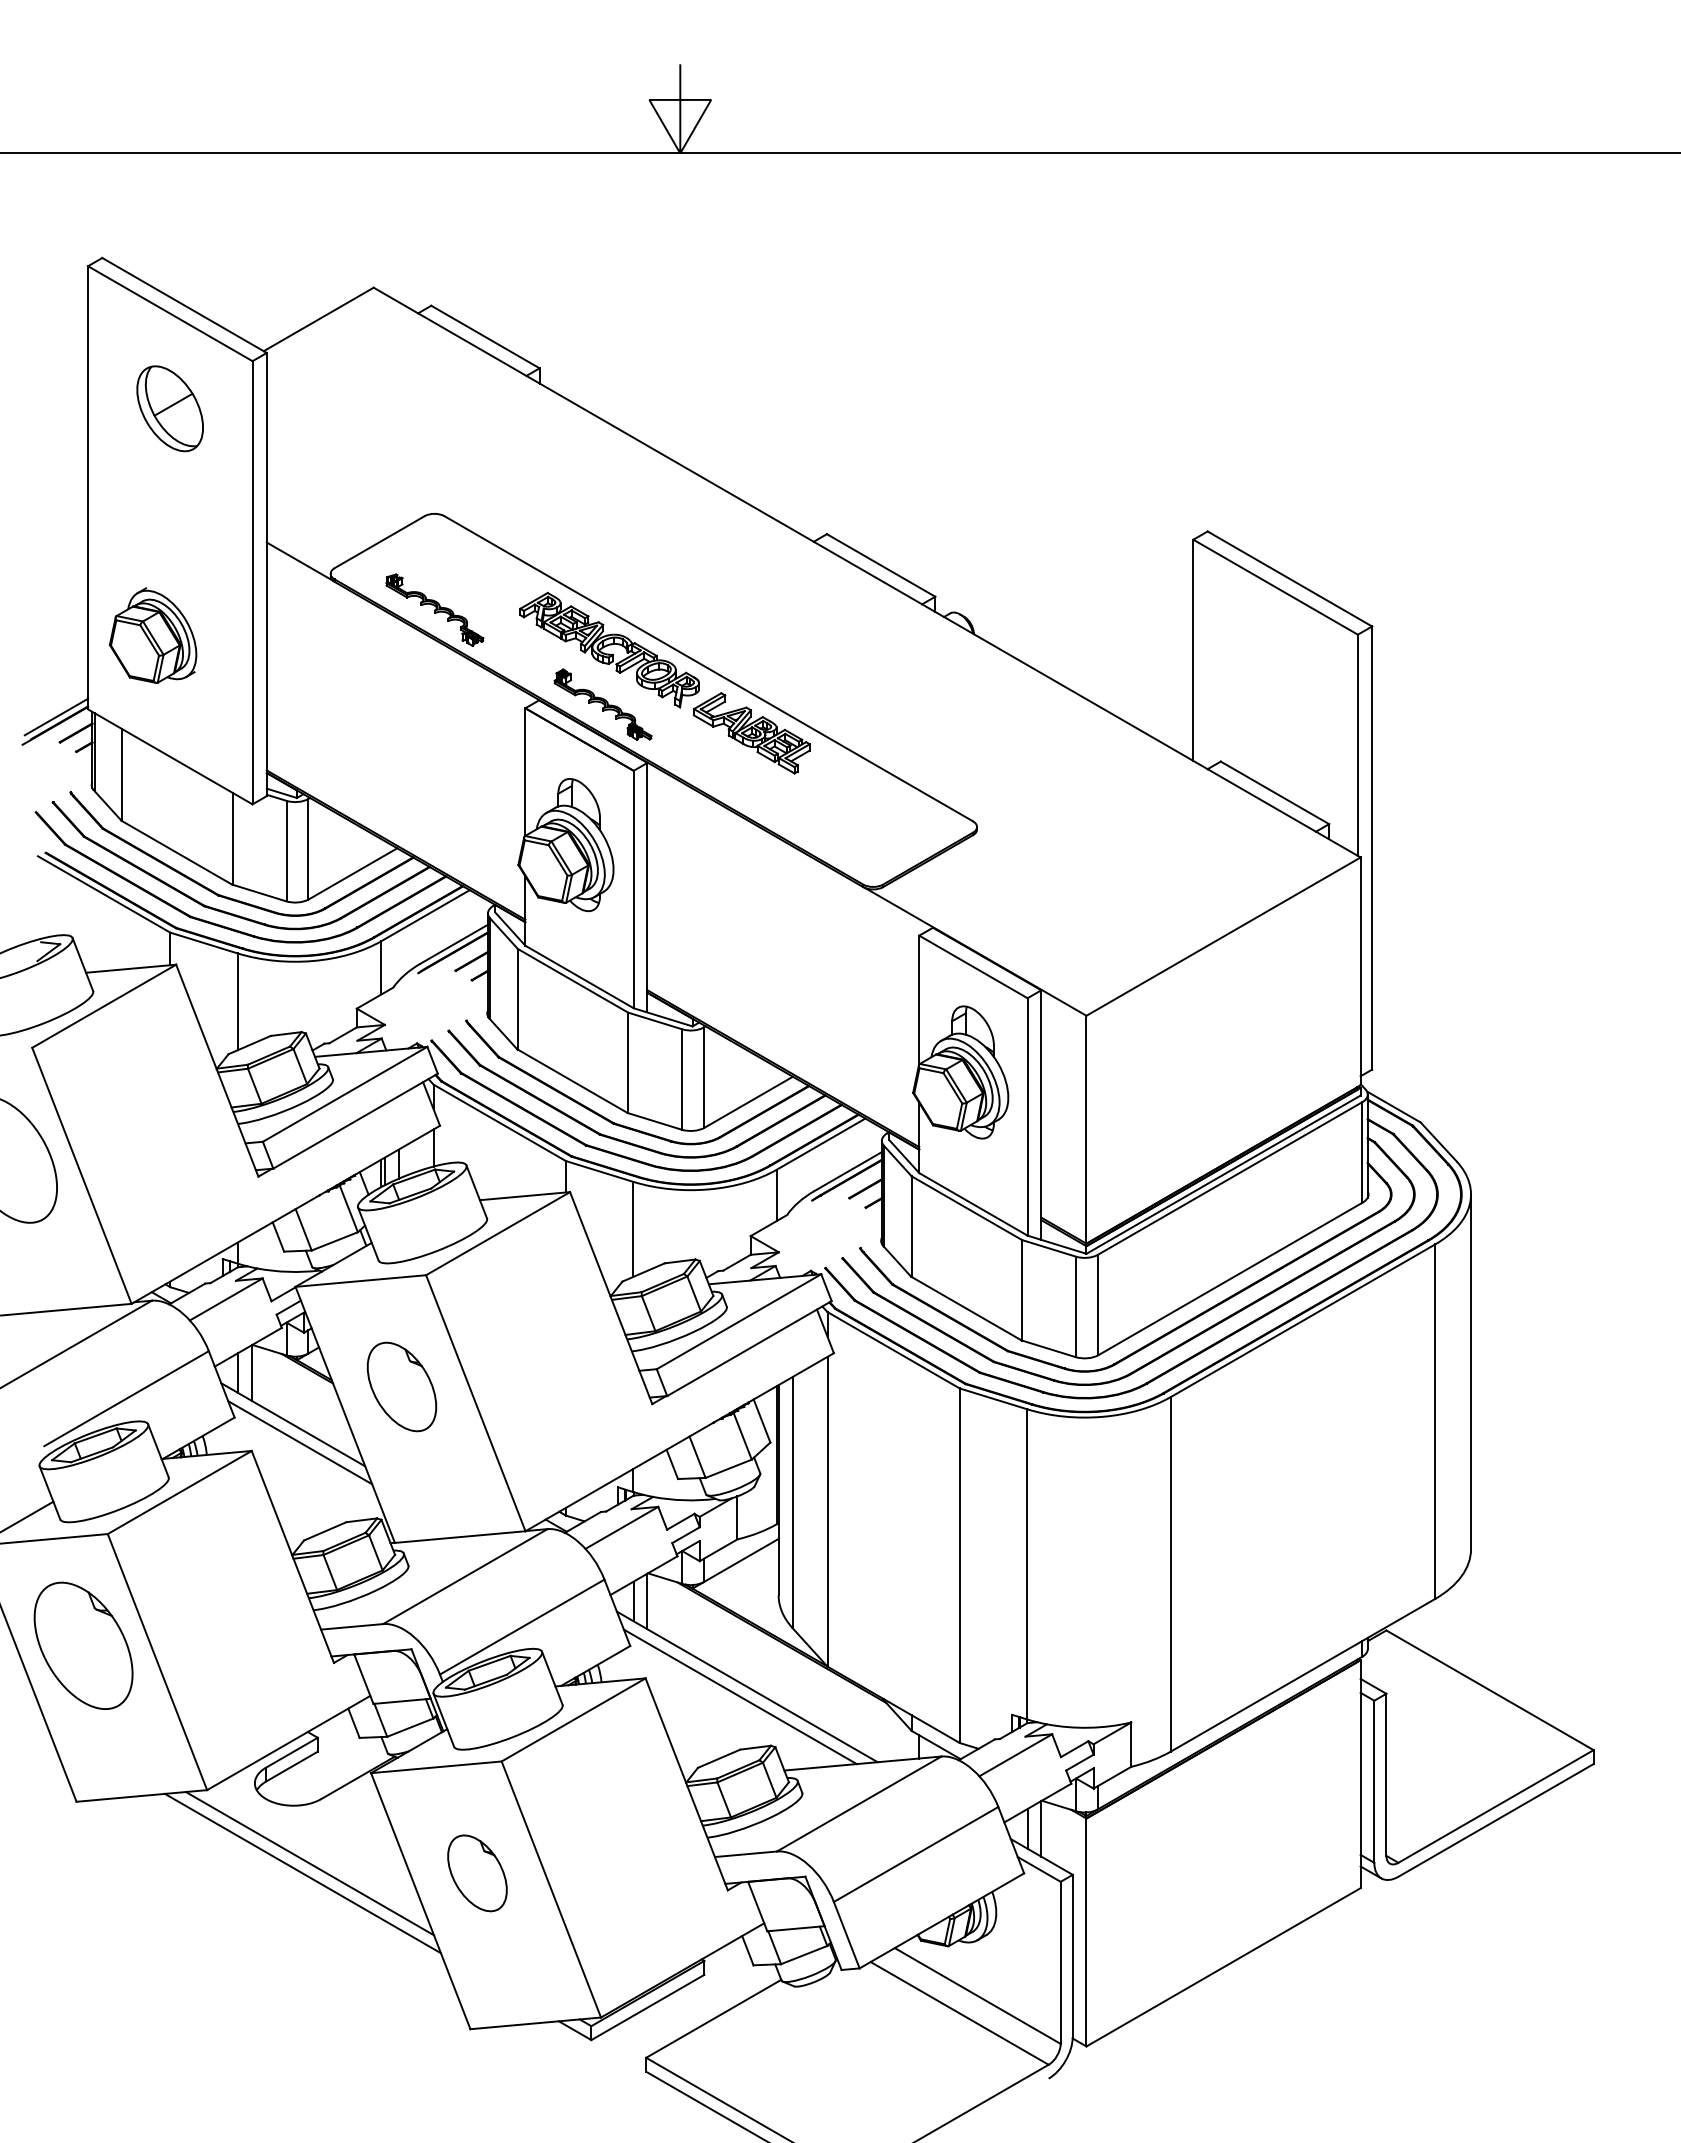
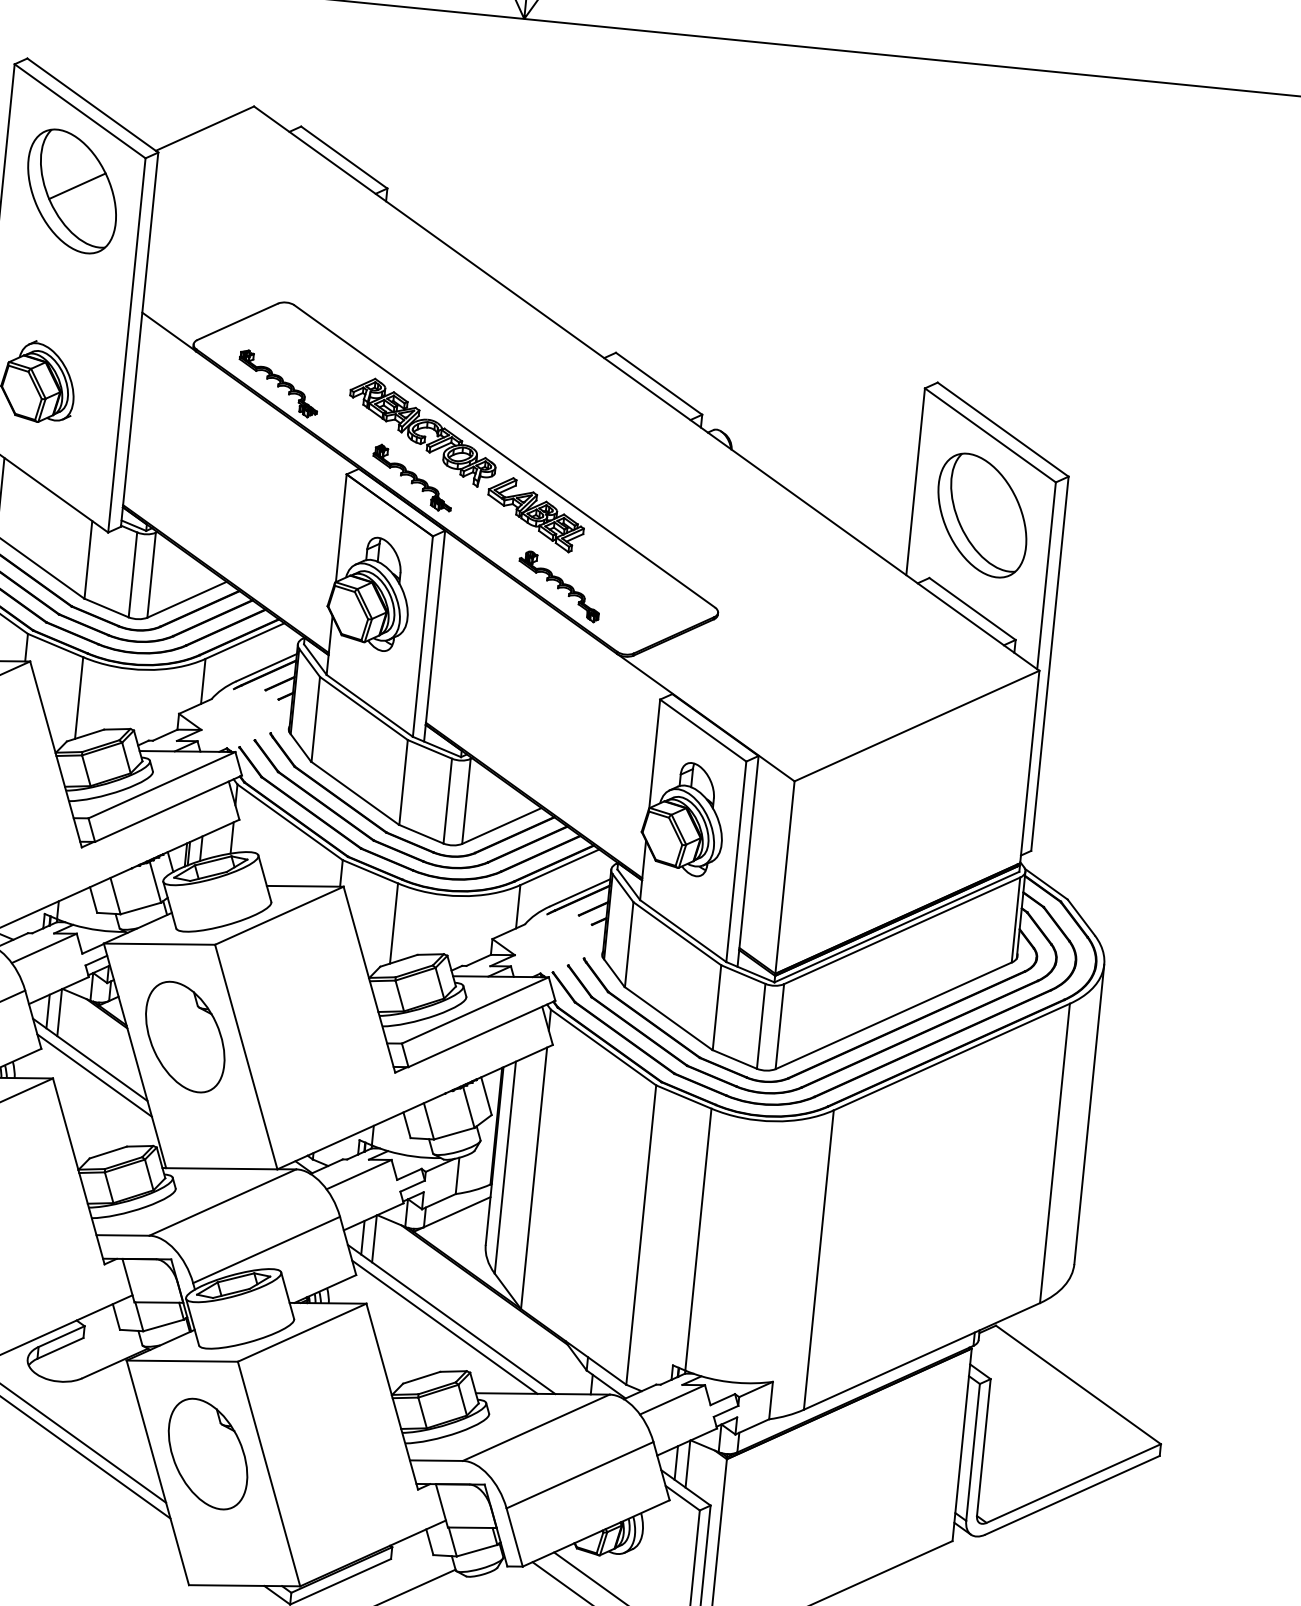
part: (169, 408) -> (71, 191), size x1.67
part: (1275, 681) -> (982, 515), added
part: (787, 814) -> (559, 586), added
part: (401, 1386) -> (184, 1036), size x1.43
part: (477, 1873) -> (208, 1454), size x1.67

